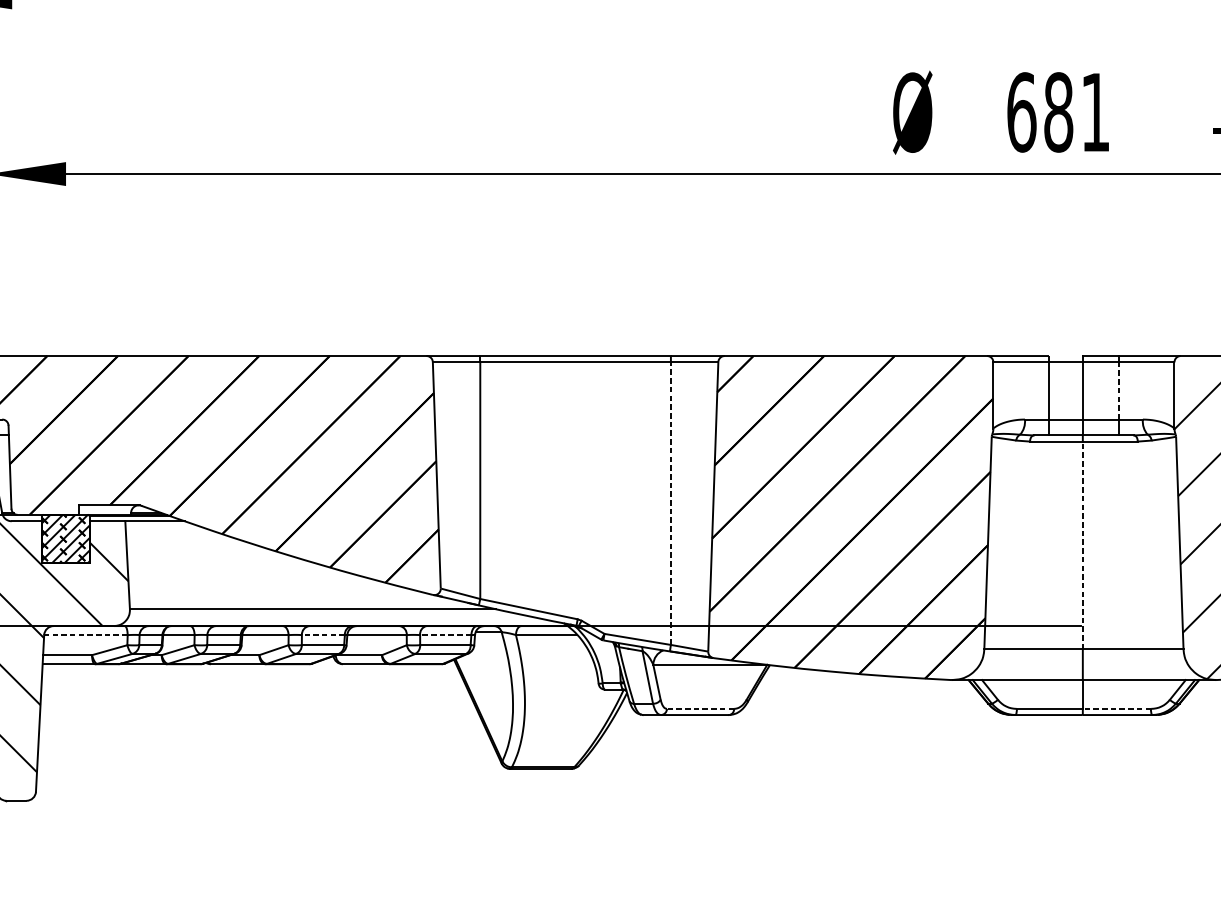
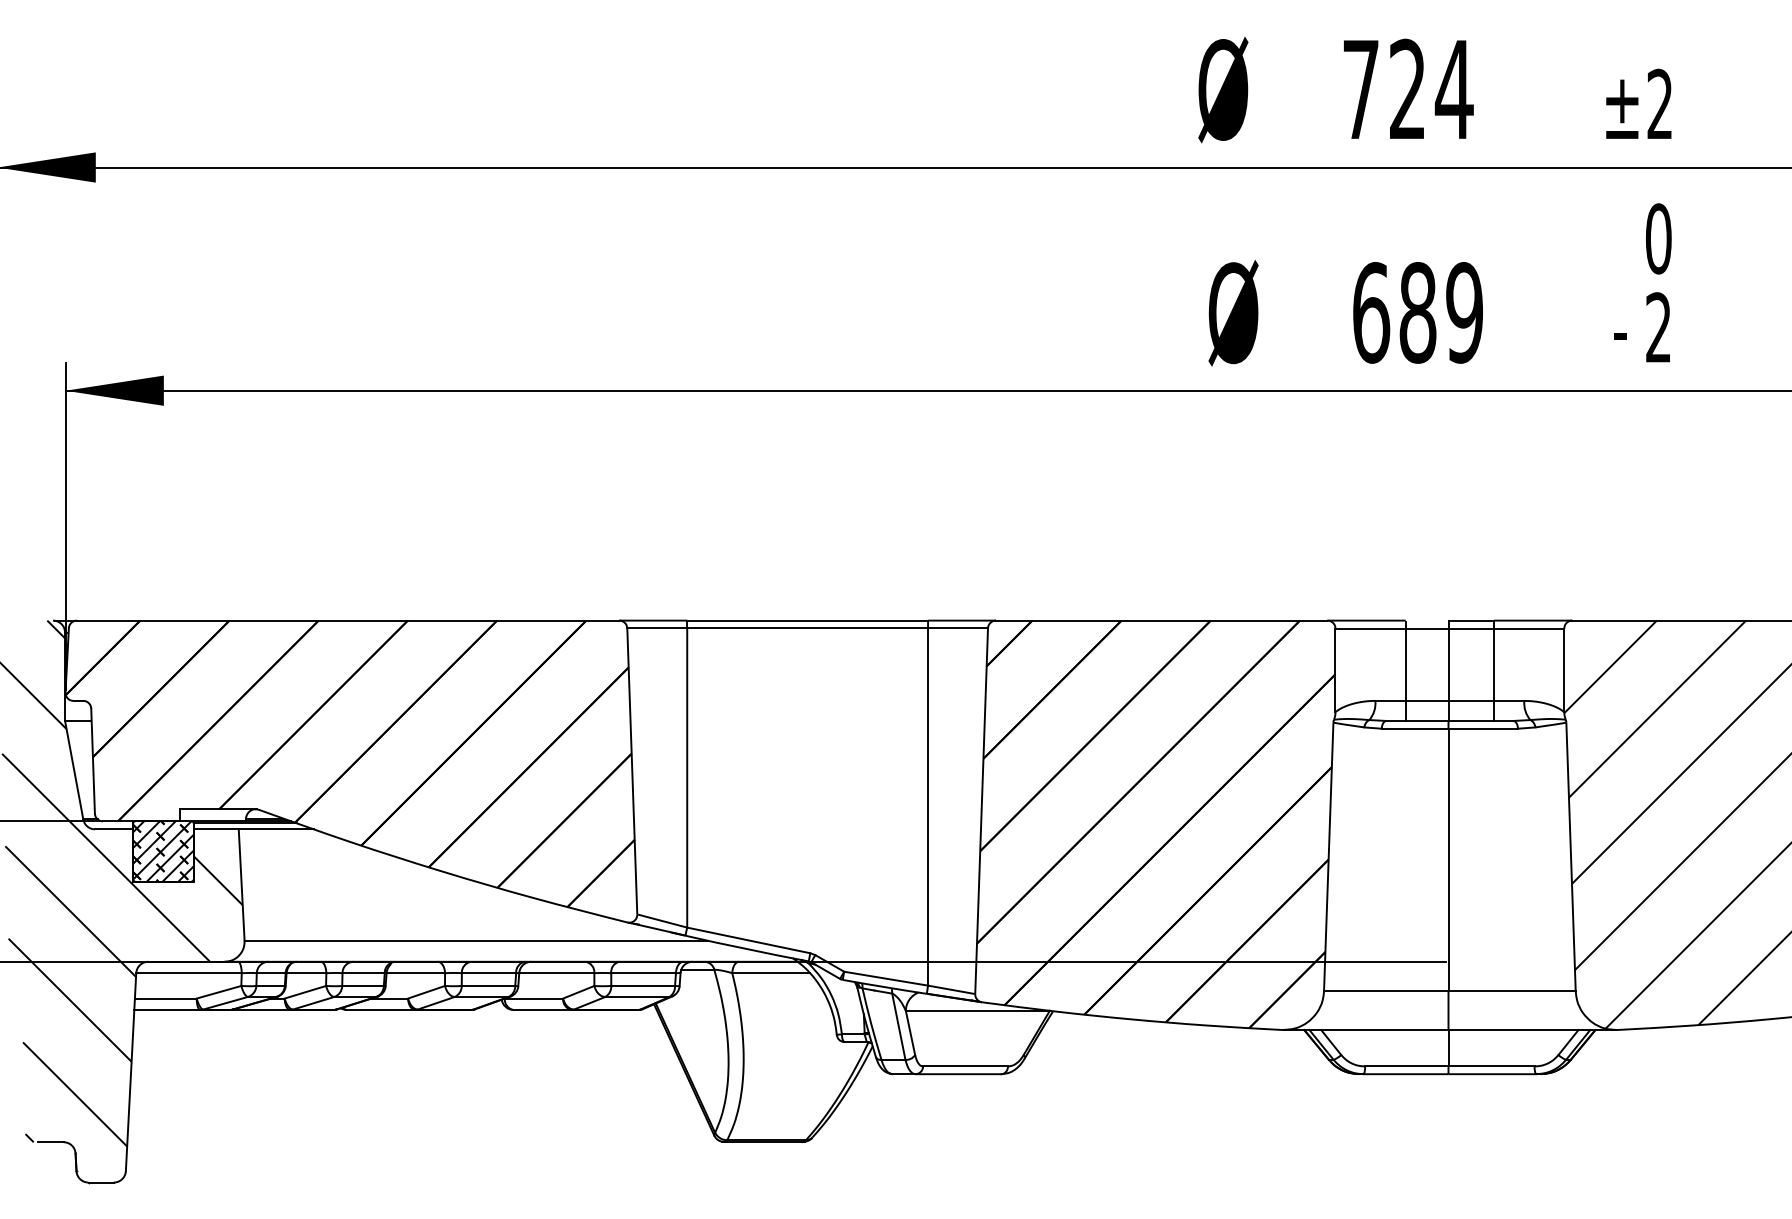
text: (1095, 112) -> (1464, 312), 681 -> 689
line: (1119, 390) -> (1494, 664), dashed -> solid
line: (671, 503) -> (928, 807), dashed -> solid
line: (1082, 545) -> (1448, 859), dashed -> solid
line: (86, 635) -> (189, 973), dashed -> solid
line: (322, 635) -> (488, 973), dashed -> solid
line: (445, 635) -> (643, 973), dashed -> solid
line: (700, 708) -> (965, 1066), dashed -> solid
line: (1116, 708) -> (1491, 1066), dashed -> solid

